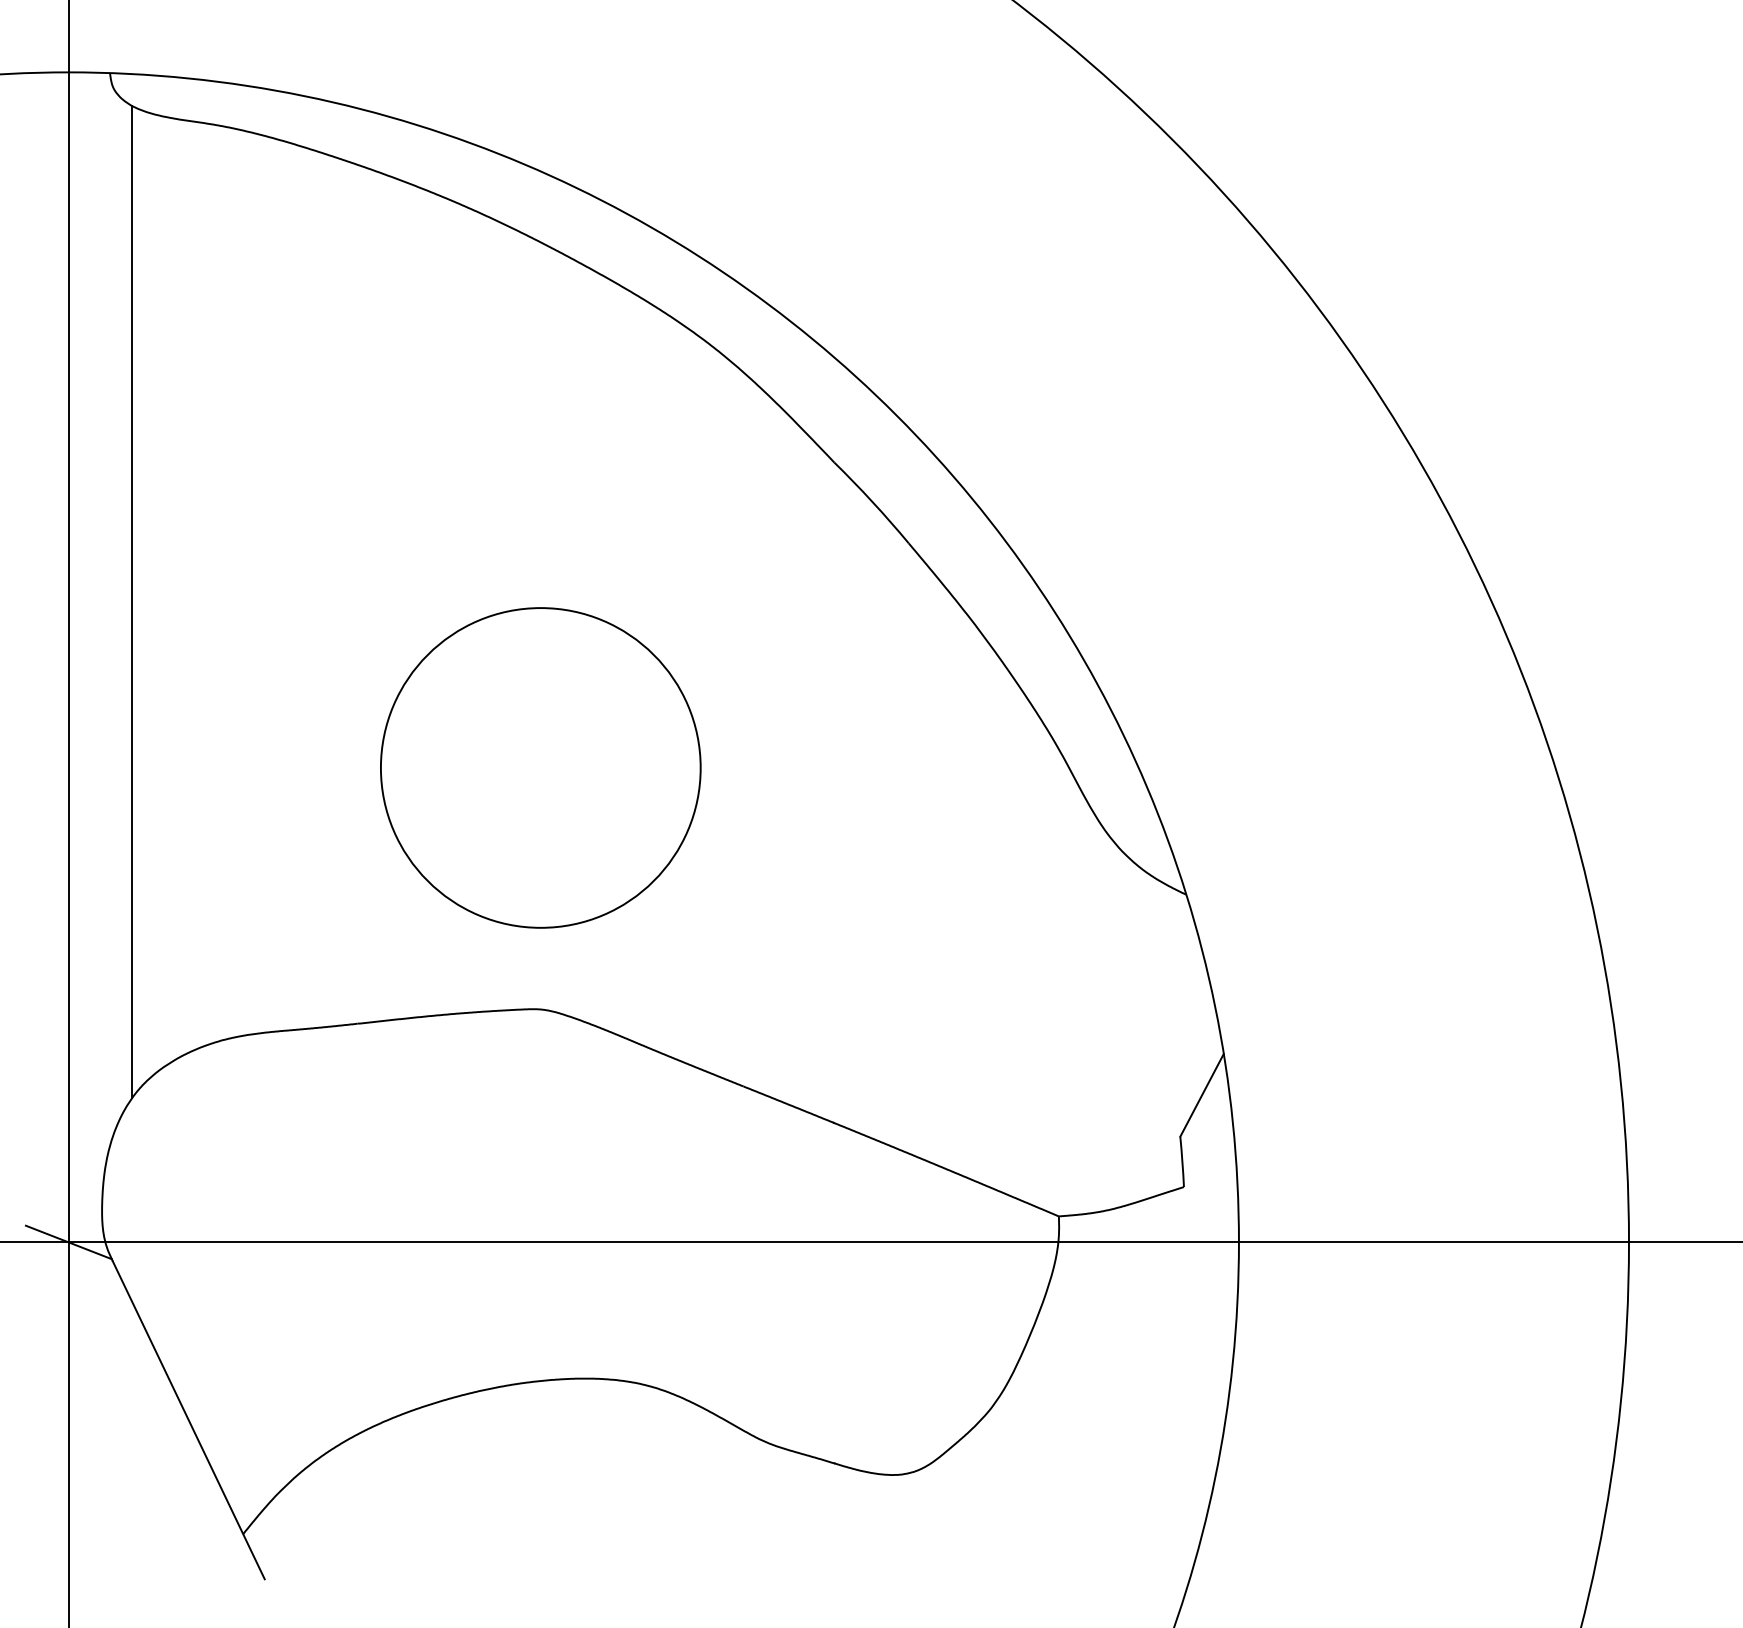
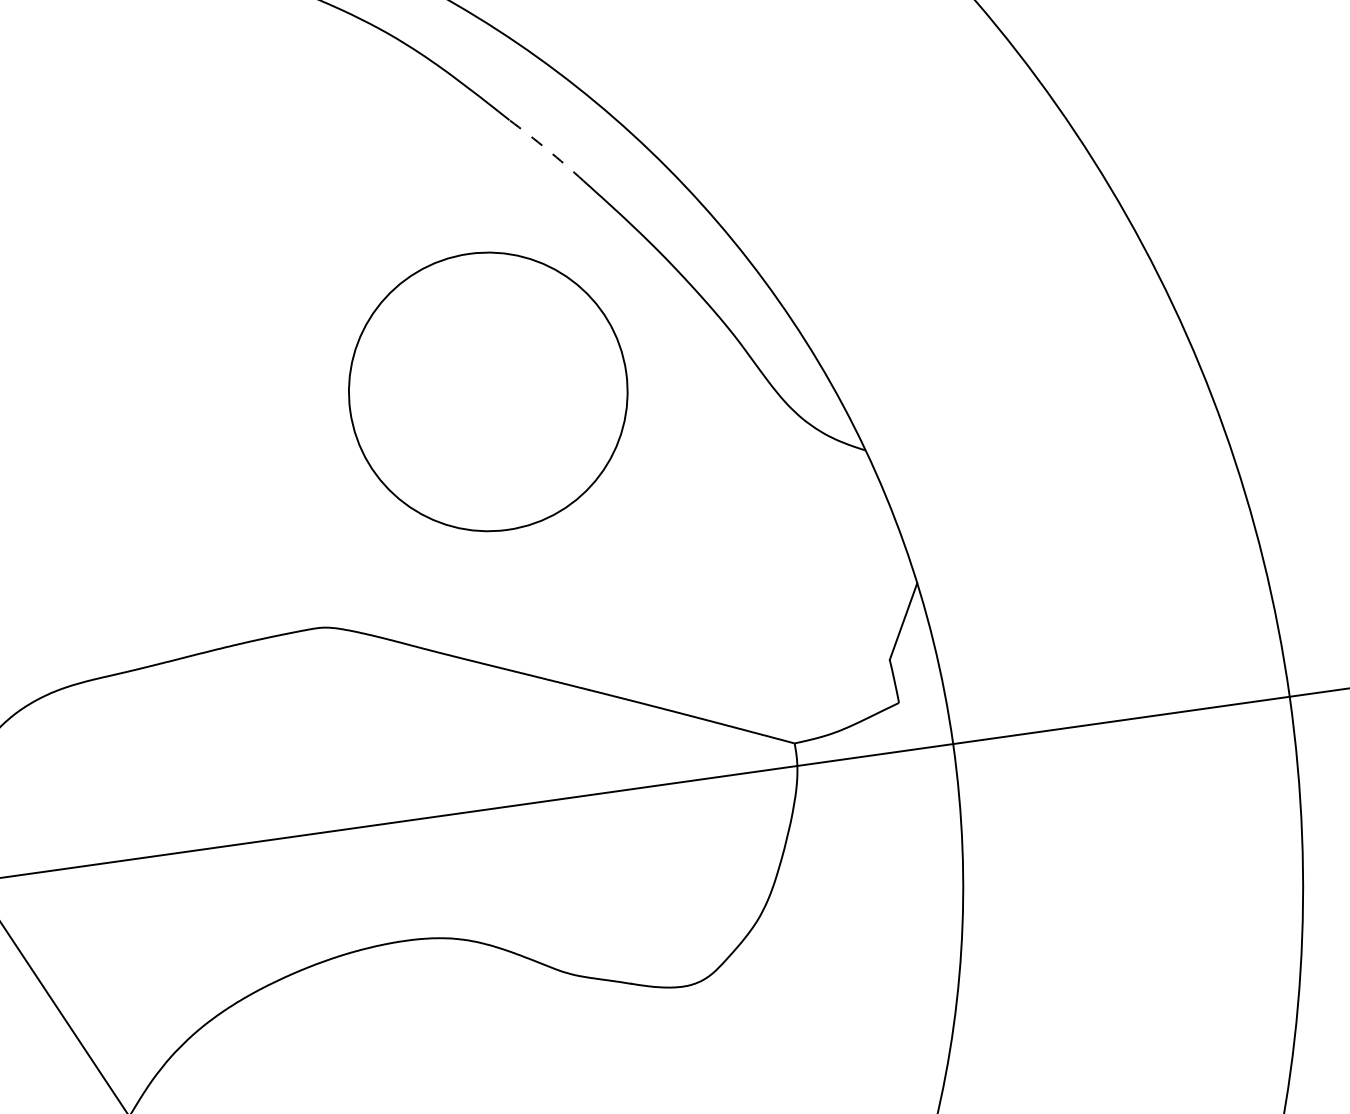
arc: (872, 502) -> (547, 150), solid -> dashed
circle: (540, 767) -> (487, 391), moved

